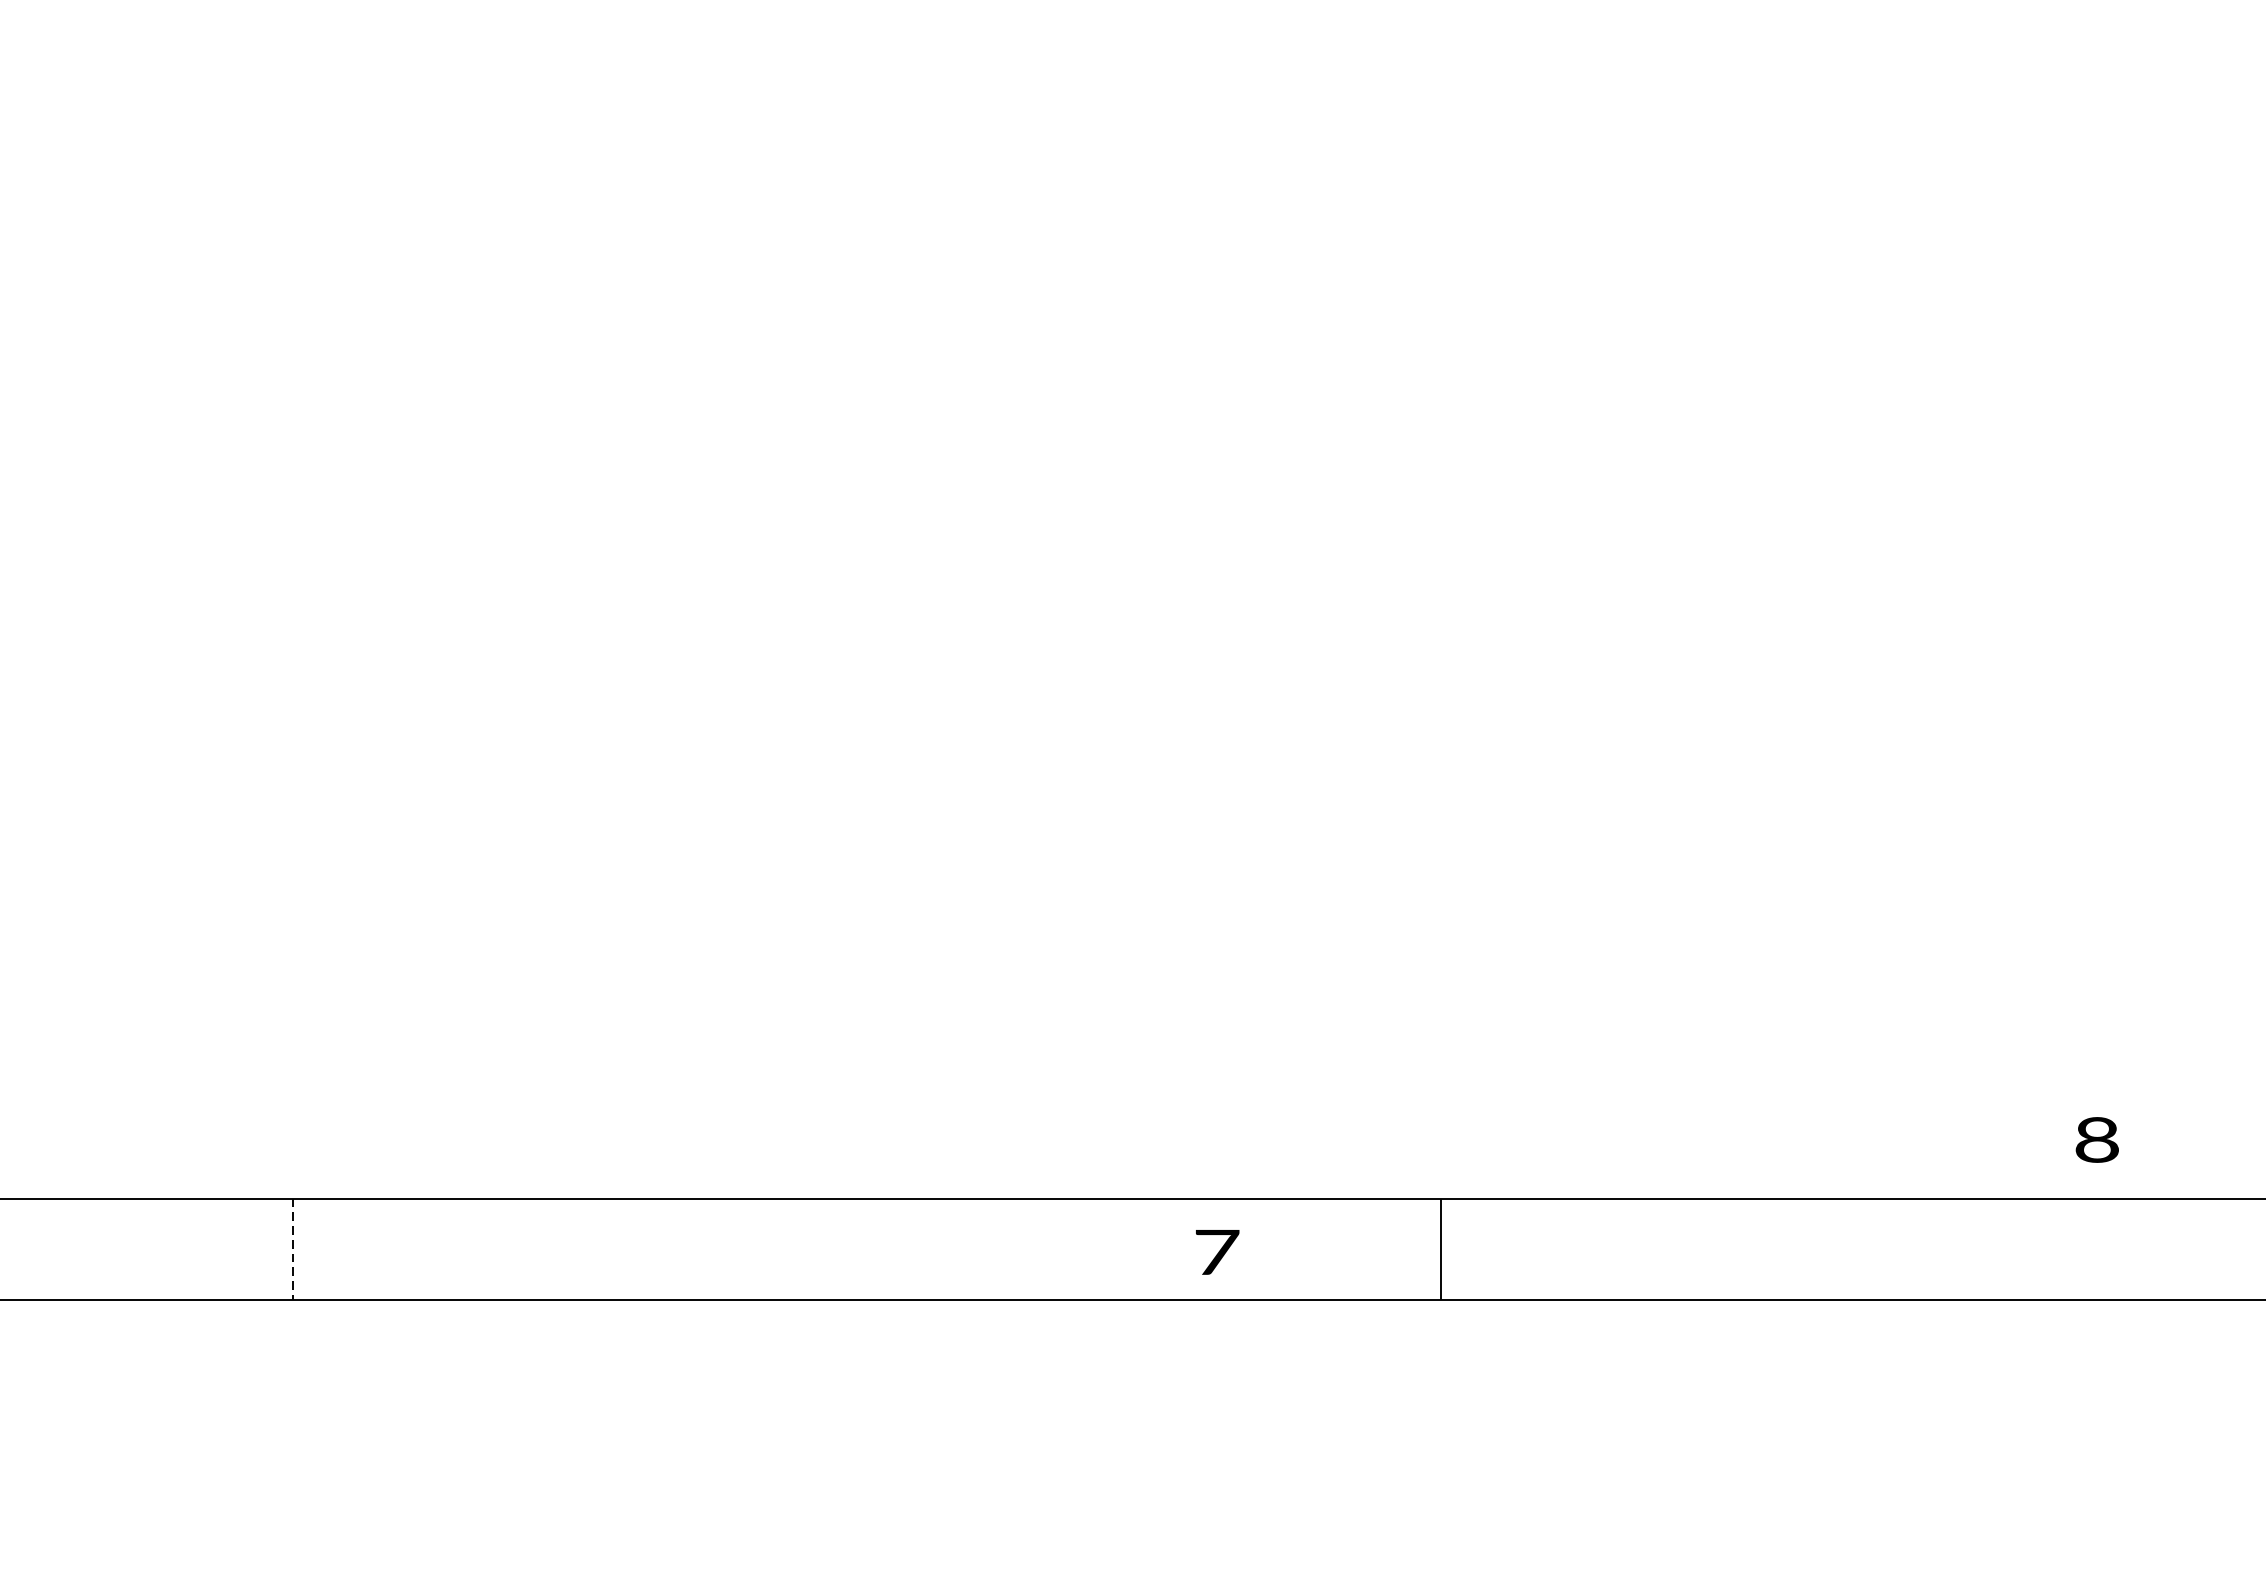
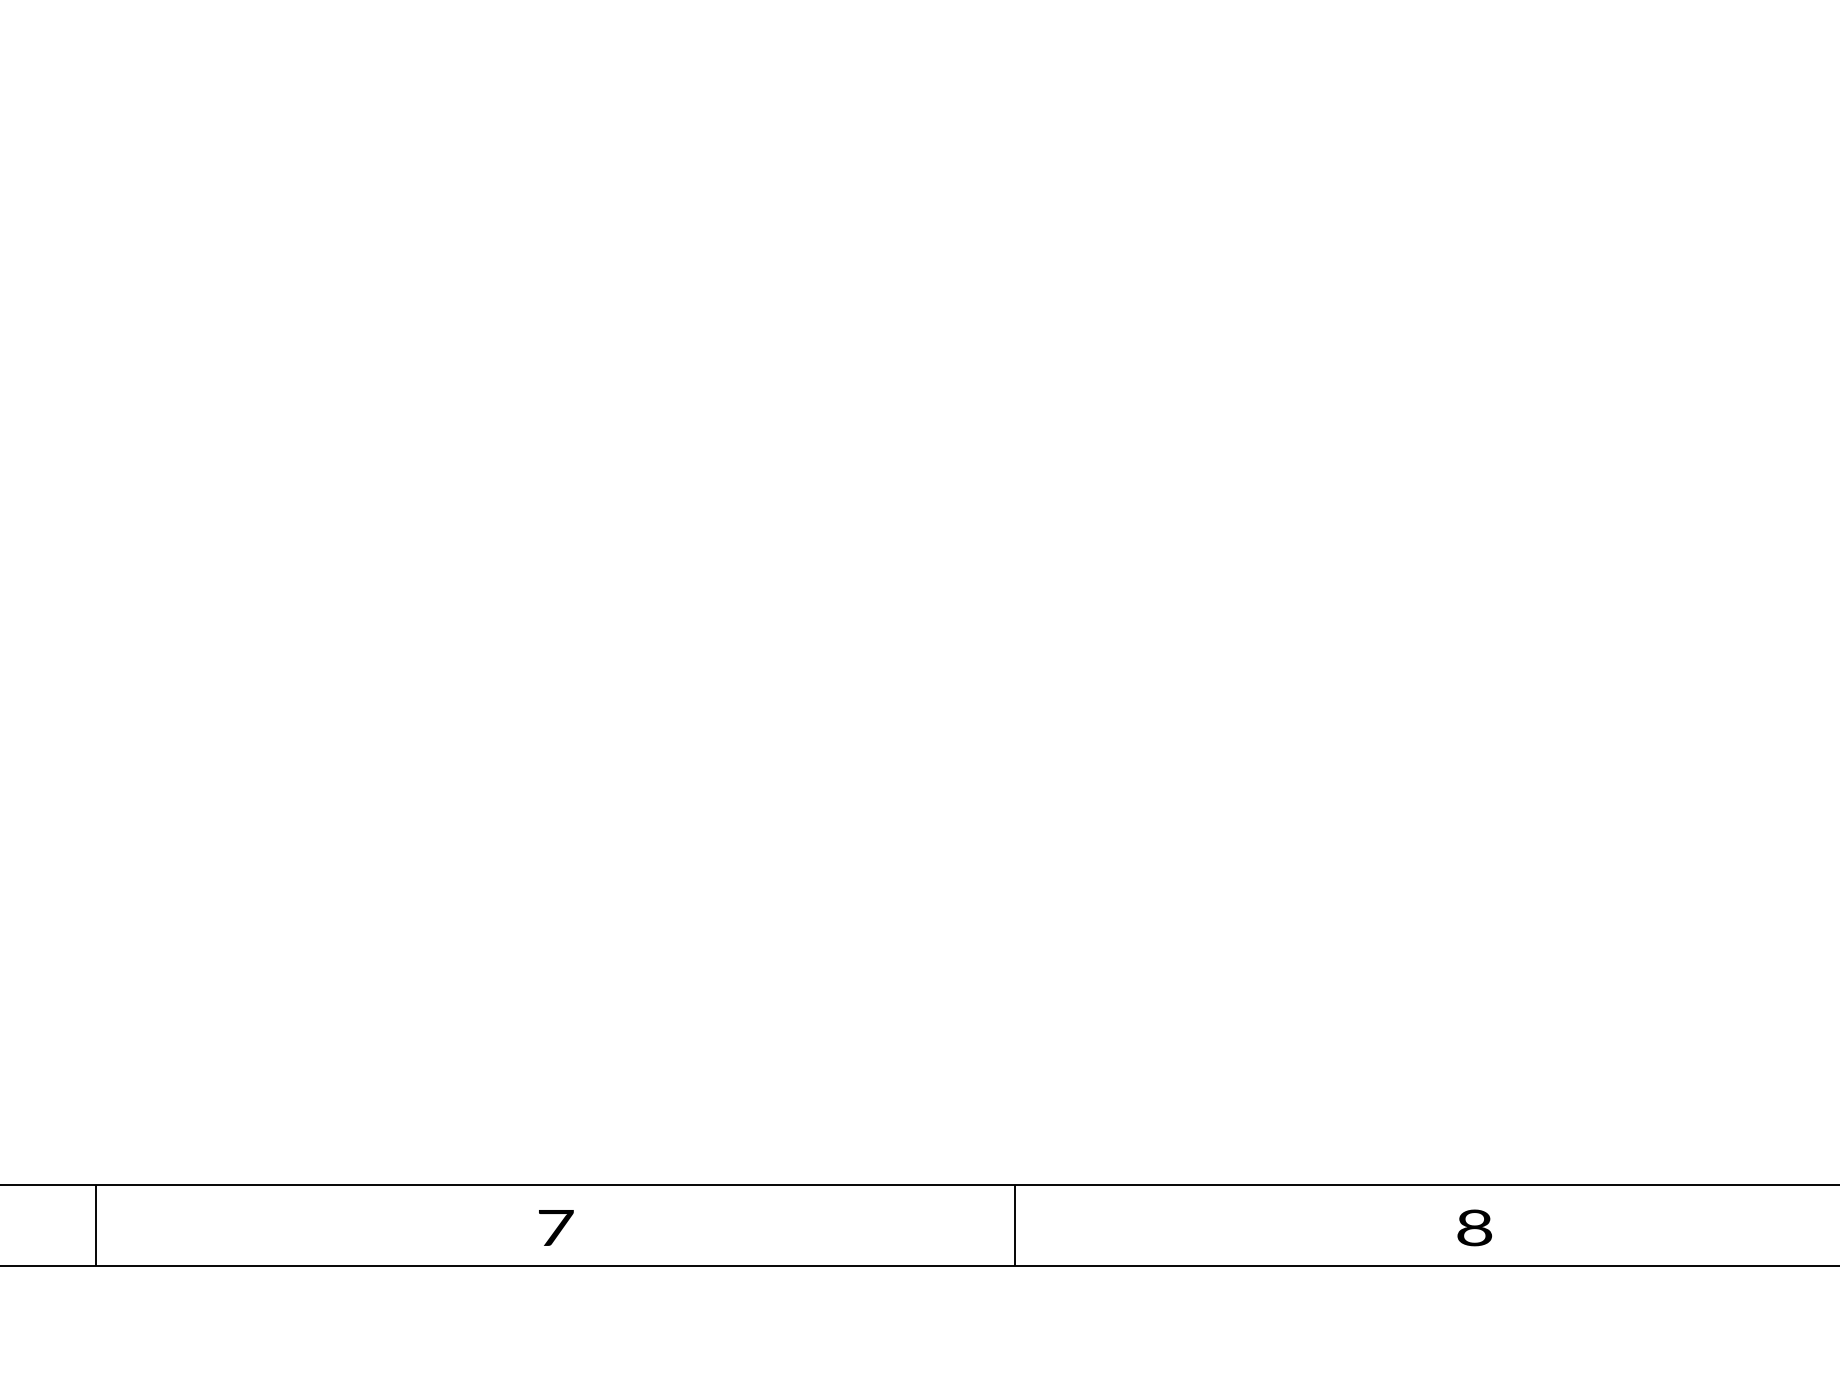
text: (2096, 1139) -> (1474, 1227), moved
line: (292, 1249) -> (95, 1225), dashed -> solid
text: (1217, 1251) -> (556, 1227), moved

